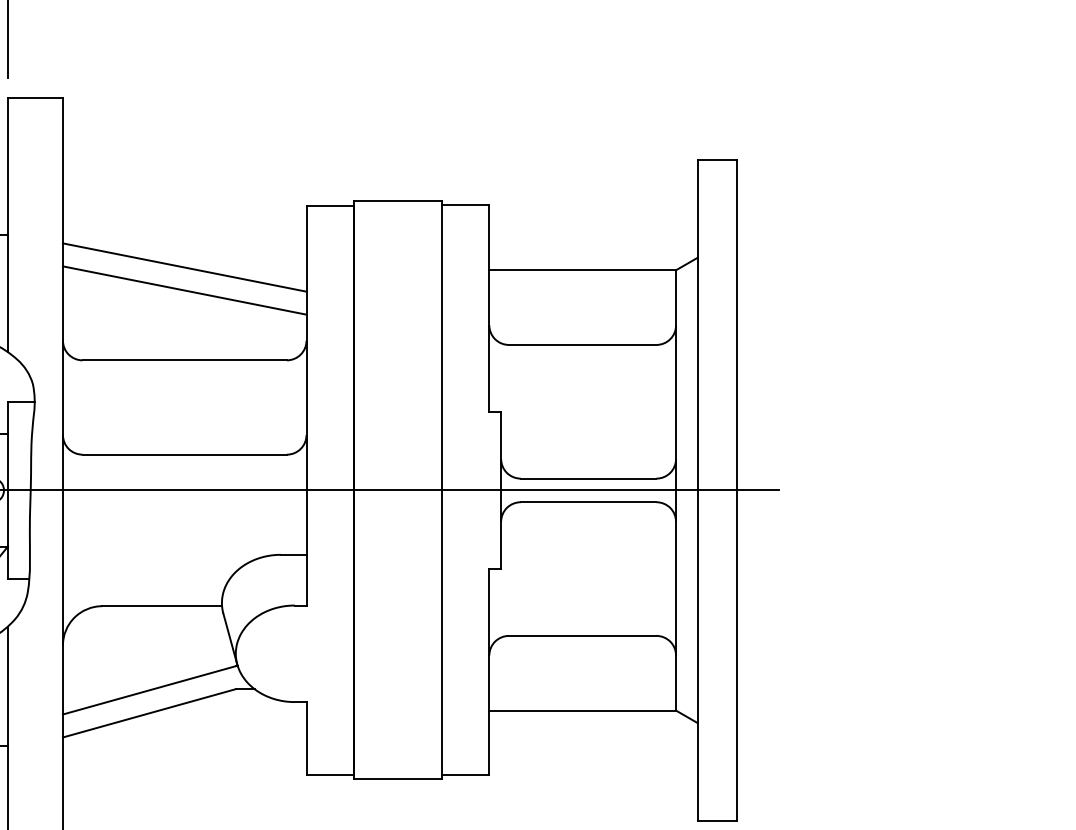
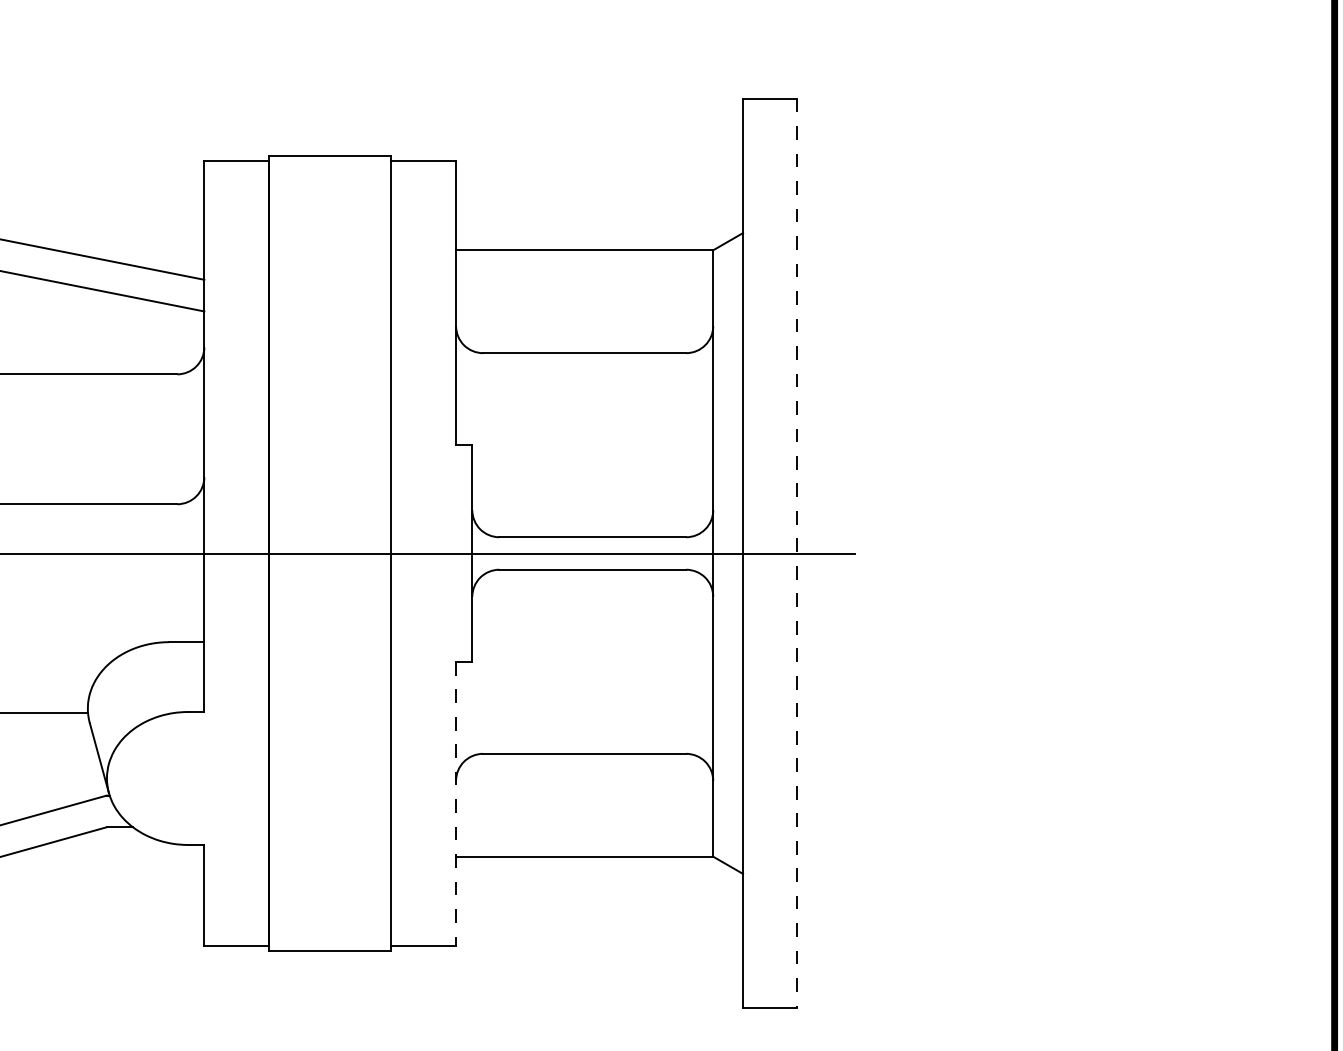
line: (737, 490) -> (797, 553), solid -> dashed
line: (489, 672) -> (456, 804), solid -> dashed

